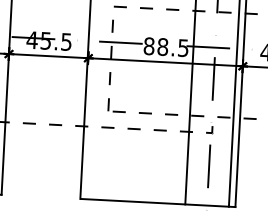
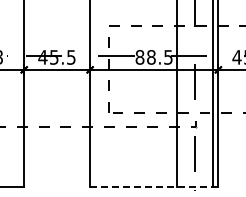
line: (157, 202) -> (153, 186), solid -> dashed

